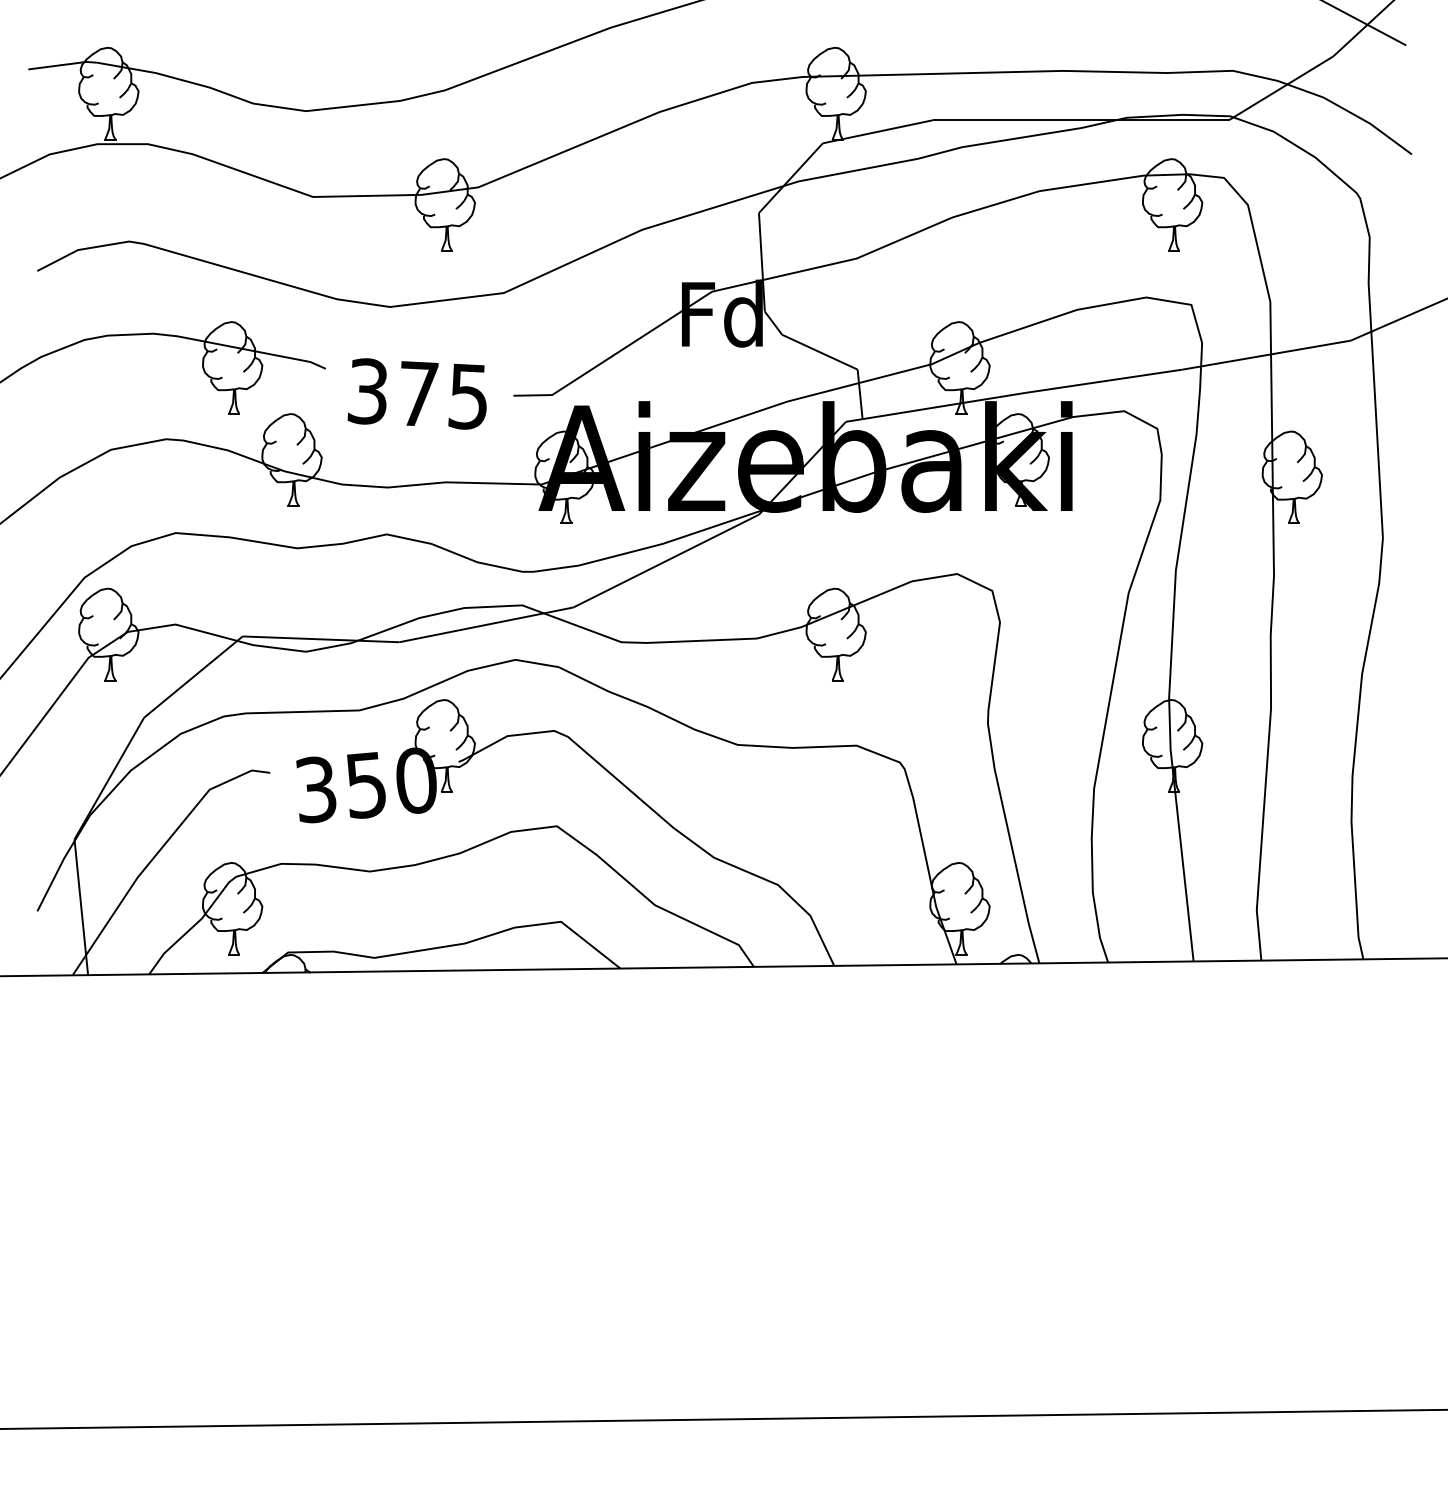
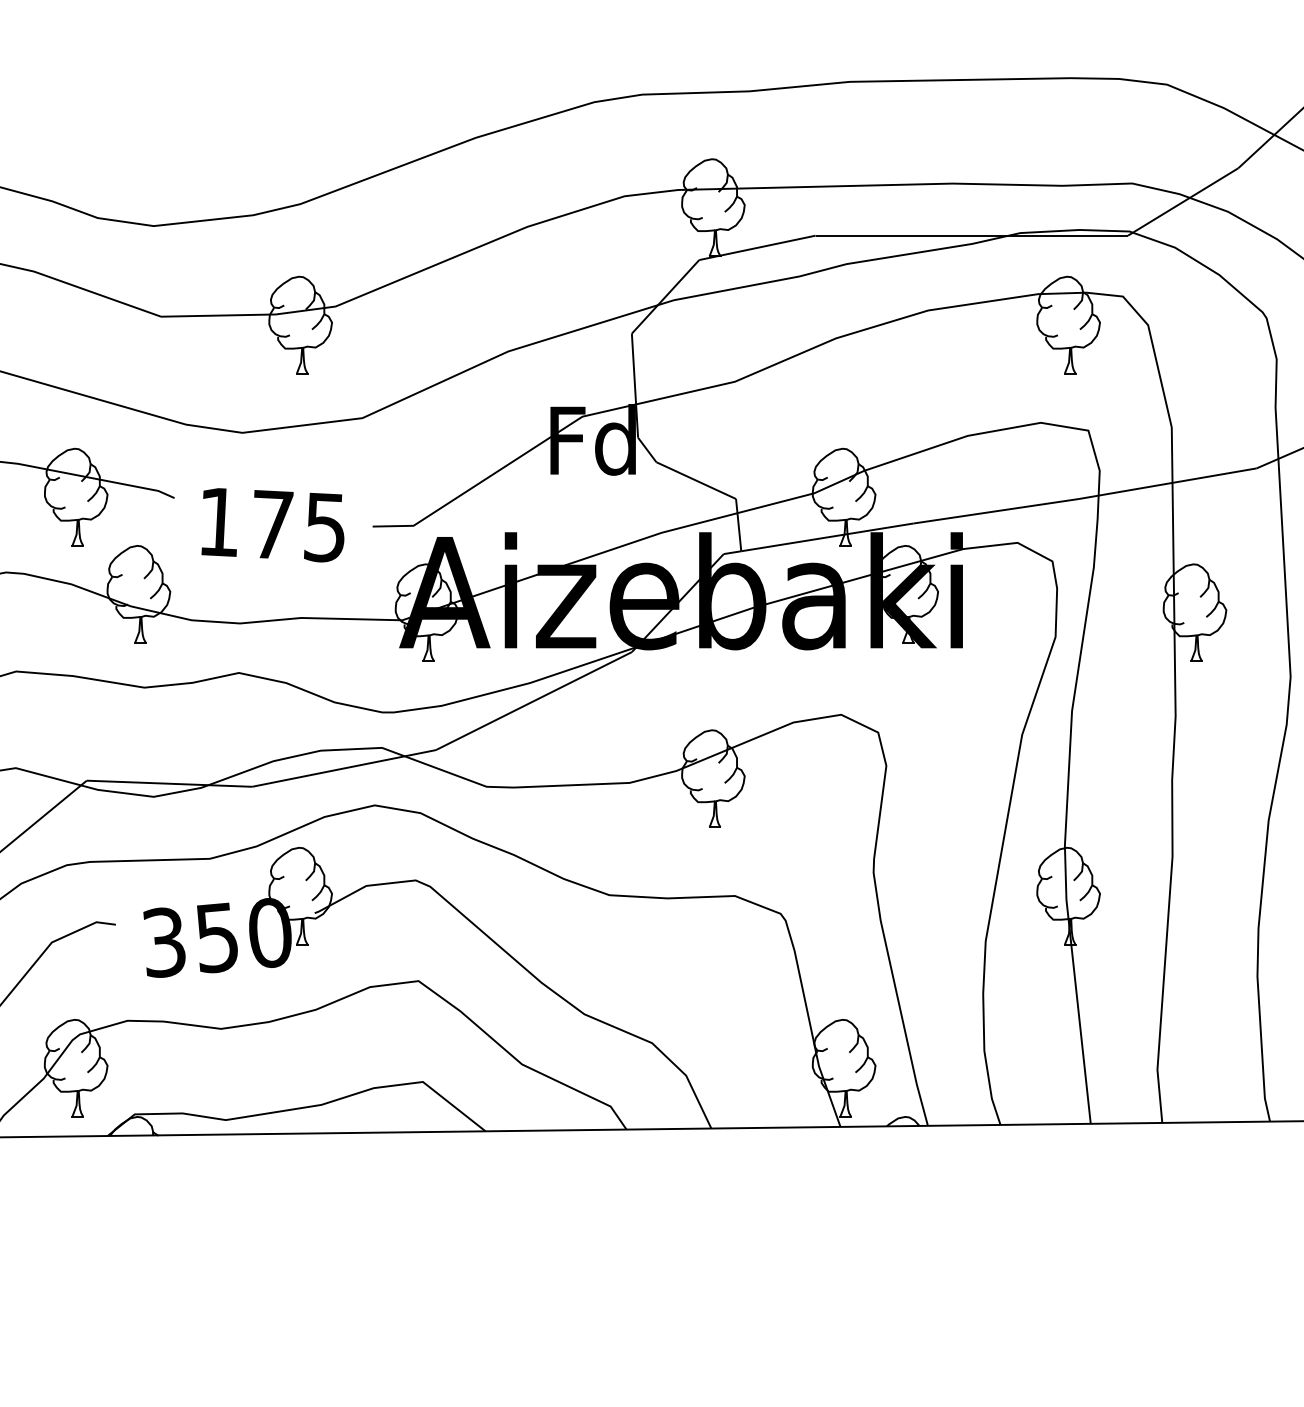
text: (366, 391) -> (217, 522), 375 -> 175

